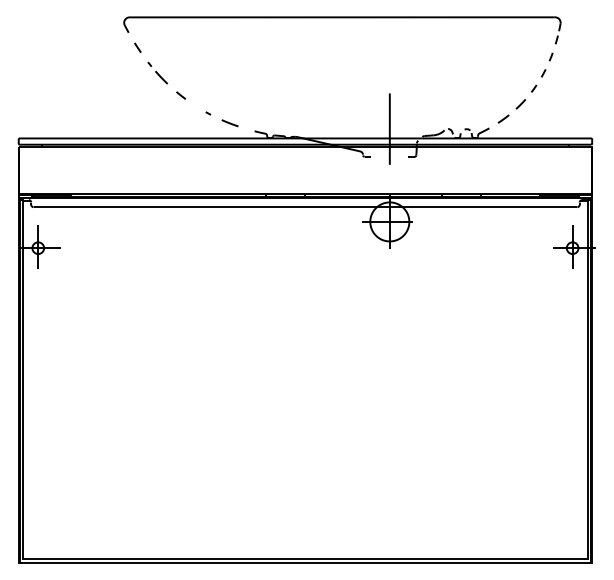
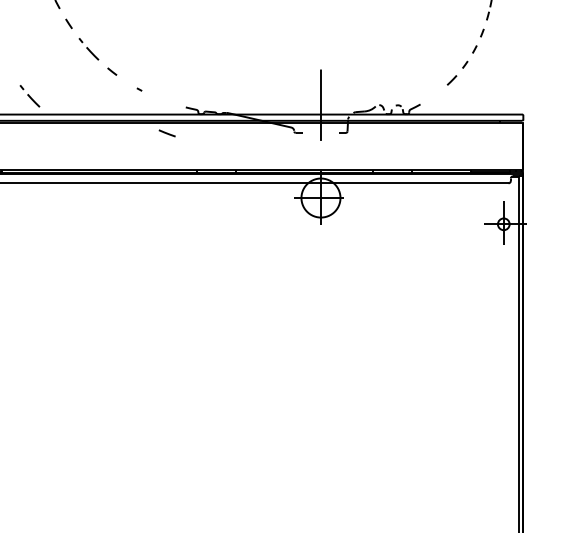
line: (503, 118) -> (434, 94), removed
part: (98, 119) -> (29, 95), added
line: (229, 123) -> (166, 133), moved

